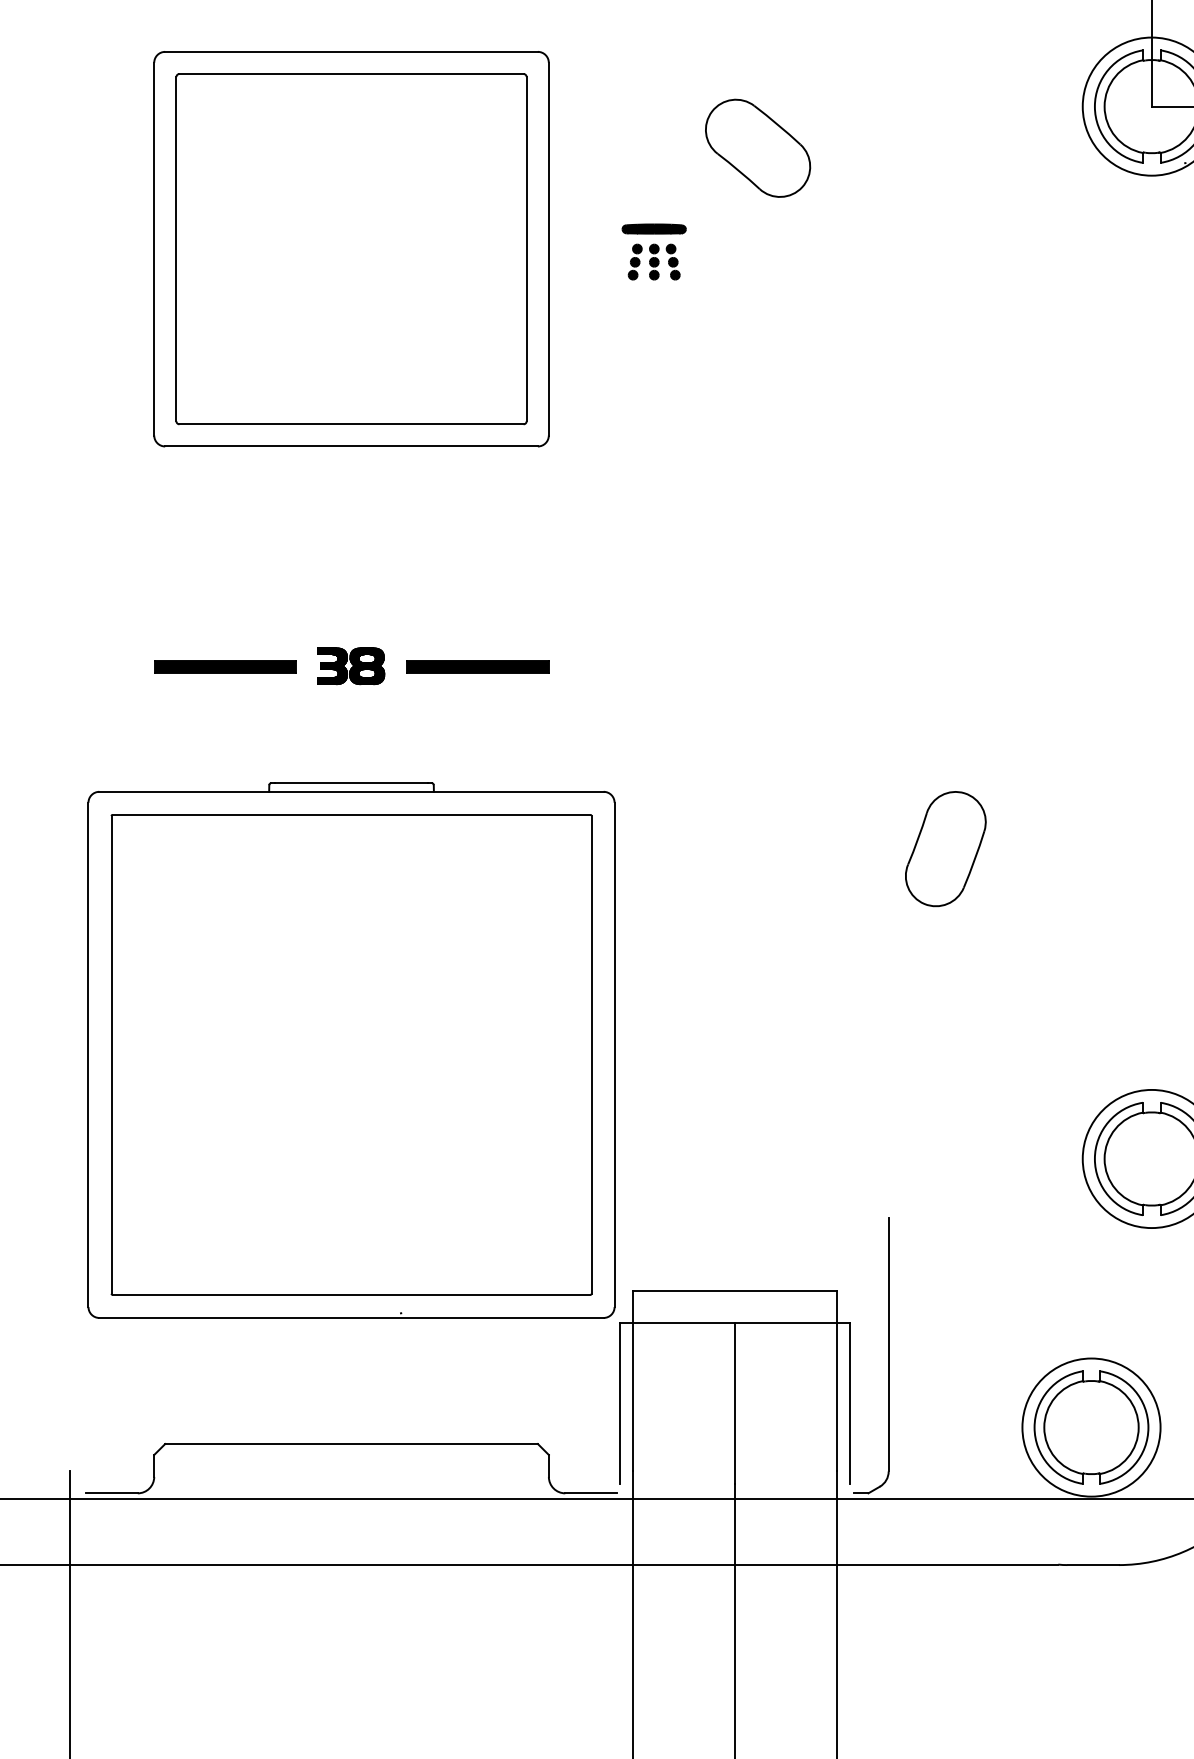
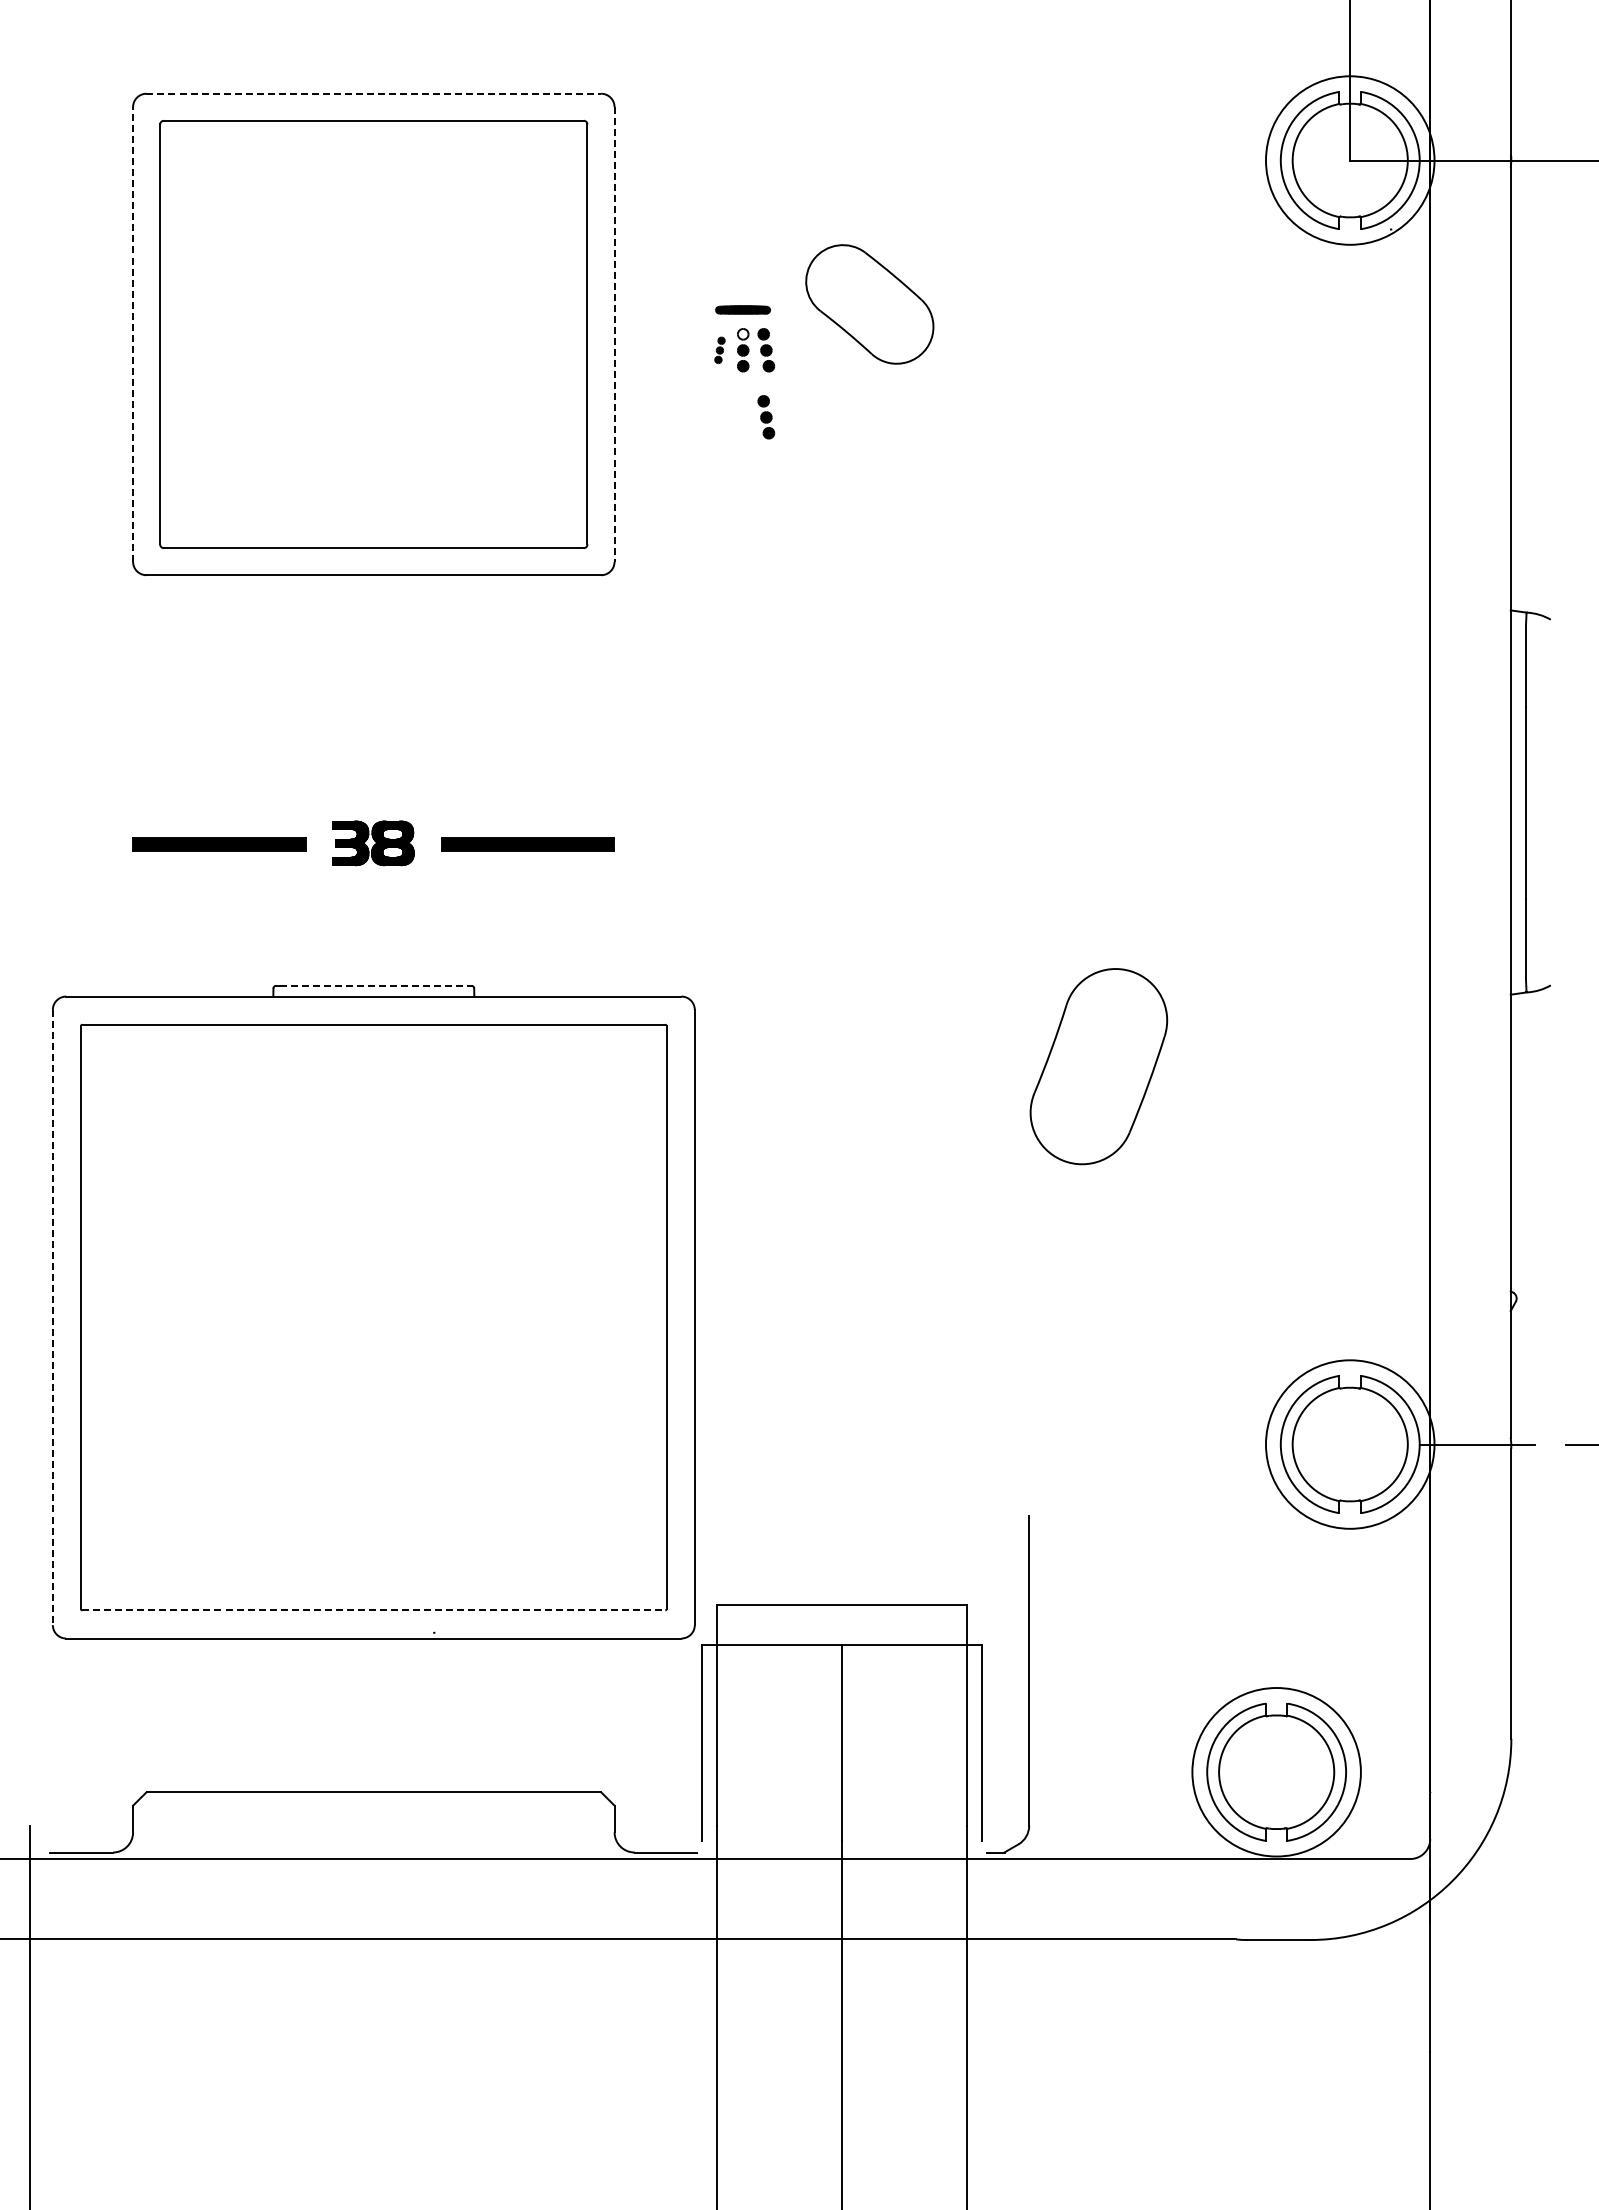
line: (352, 51) -> (374, 93), solid -> dashed
part: (757, 148) -> (869, 304), moved
part: (653, 228) -> (742, 309), size x0.7
line: (154, 248) -> (133, 333), solid -> dashed
fill: (653, 248) -> (742, 333), removed
line: (548, 249) -> (614, 334), solid -> dashed
part: (634, 262) -> (719, 350), size x0.6
part: (673, 317) -> (766, 417), added
line: (351, 782) -> (373, 985), solid -> dashed
part: (945, 848) -> (1098, 1065), size x1.4
line: (88, 1054) -> (52, 1317), solid -> dashed
line: (352, 1295) -> (374, 1610), solid -> dashed

